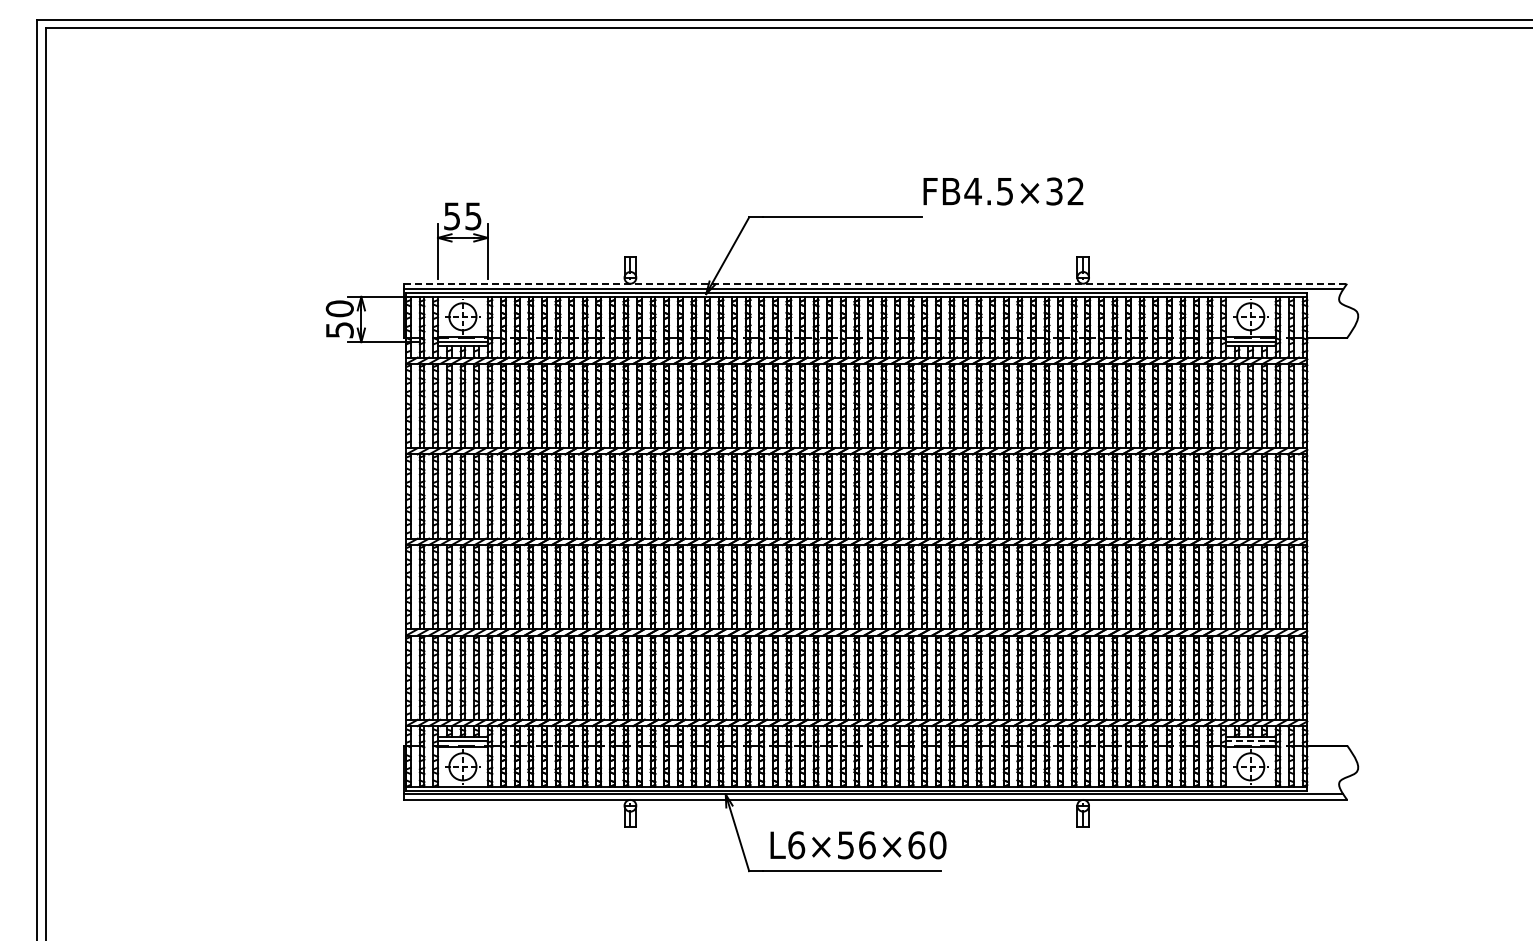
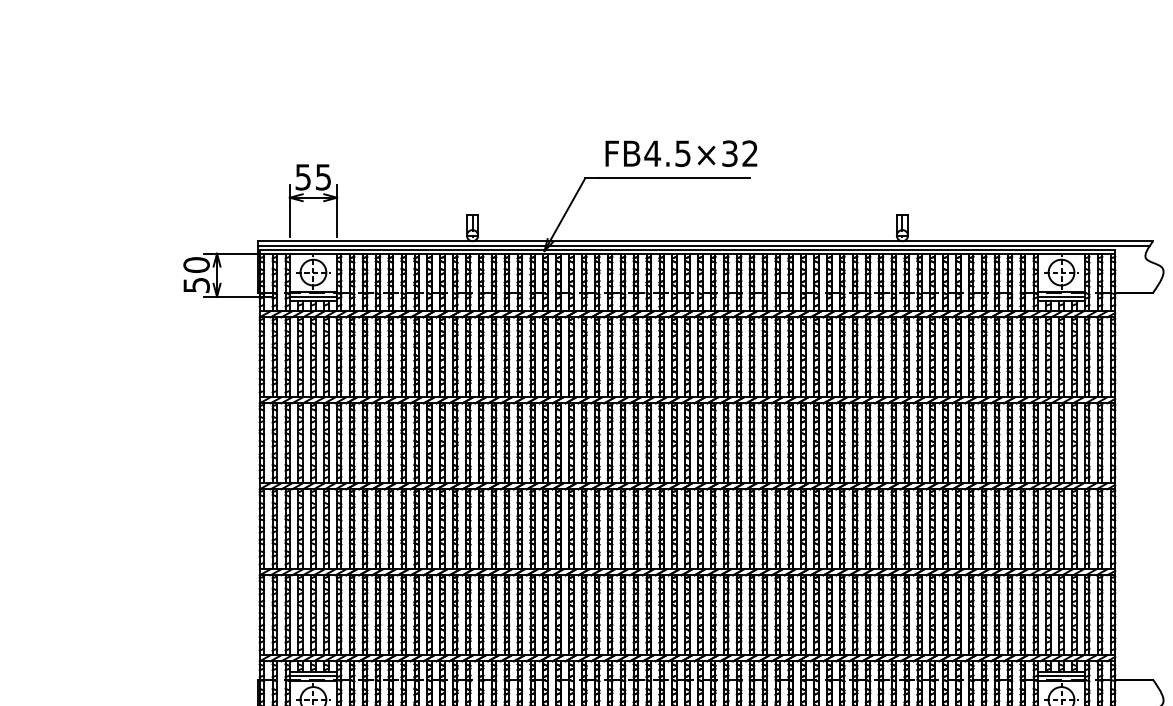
text: (1003, 191) -> (681, 153), moved
line: (875, 283) -> (705, 241), dashed -> solid
line: (1250, 741) -> (1061, 675), dashed -> solid

